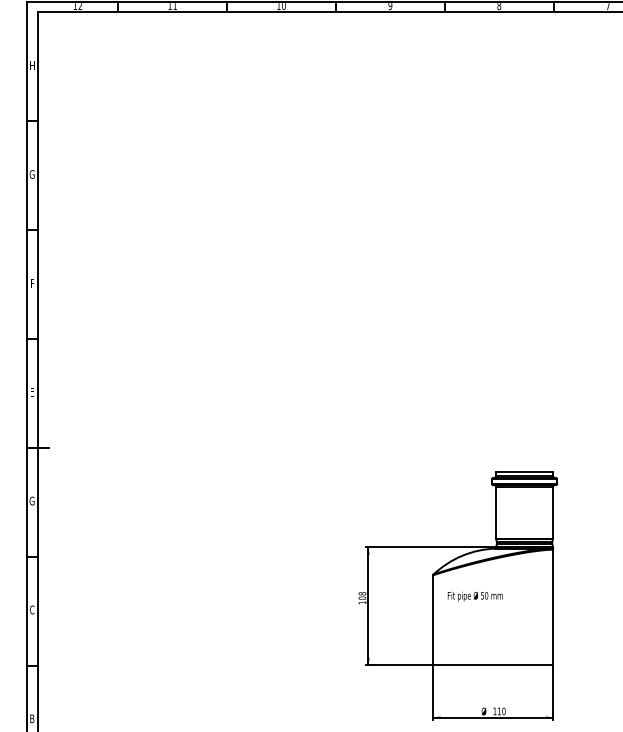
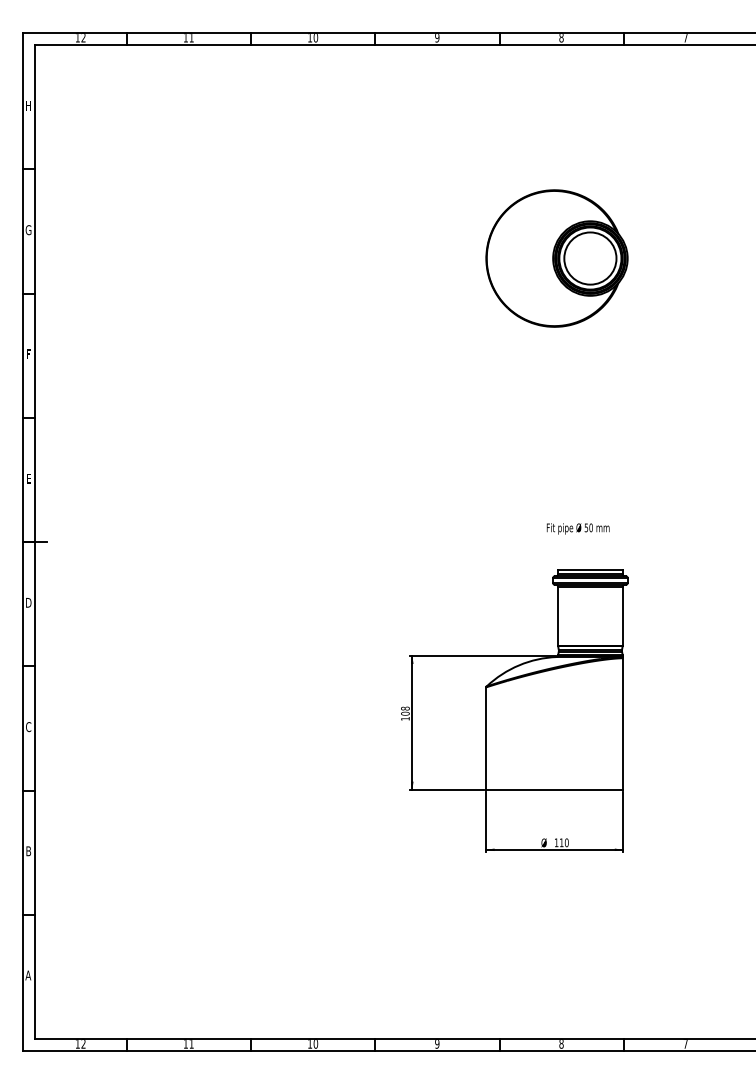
part: (494, 199) -> (556, 258), added
text: (32, 500) -> (28, 602), G -> D
text: (474, 596) -> (577, 528), moved

